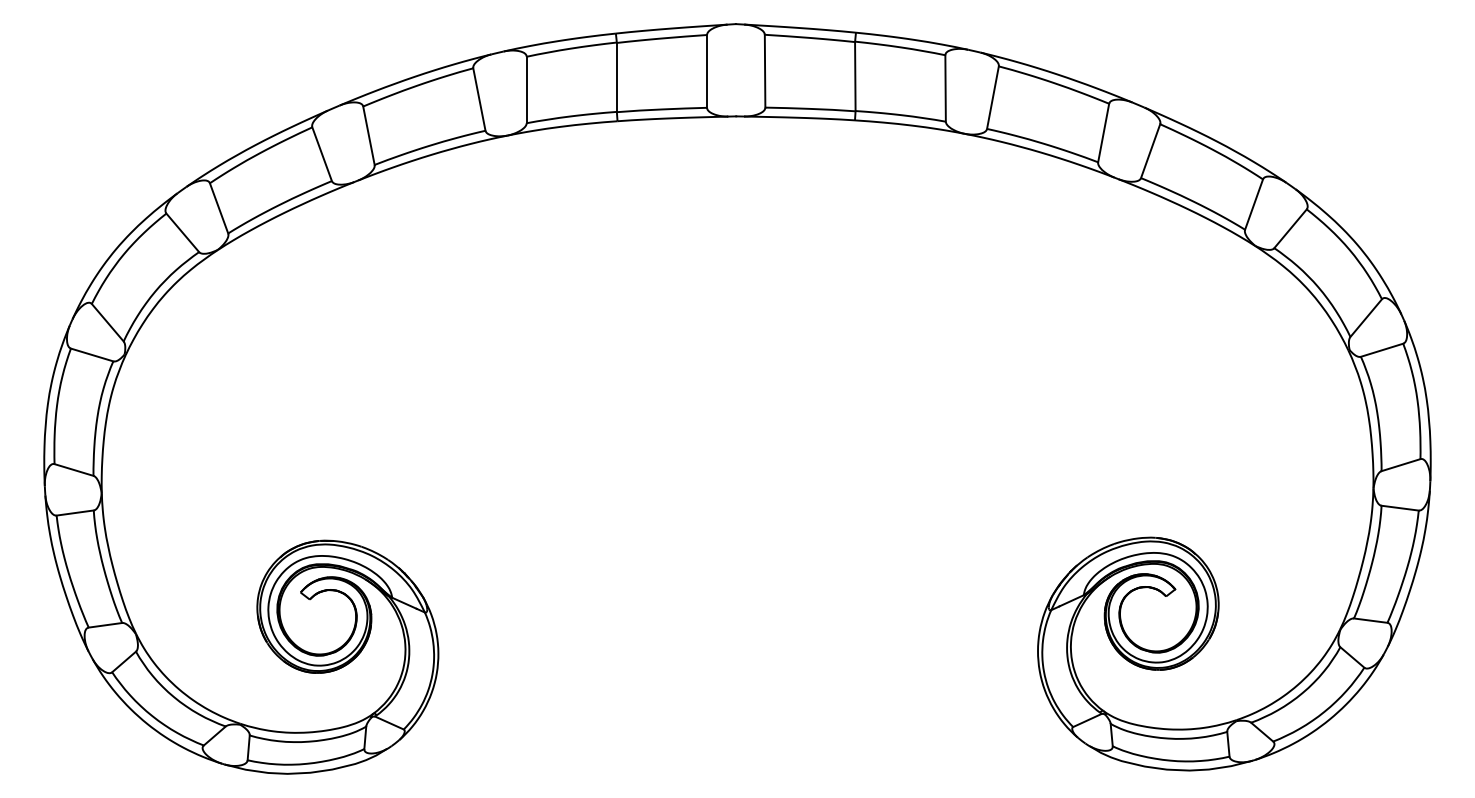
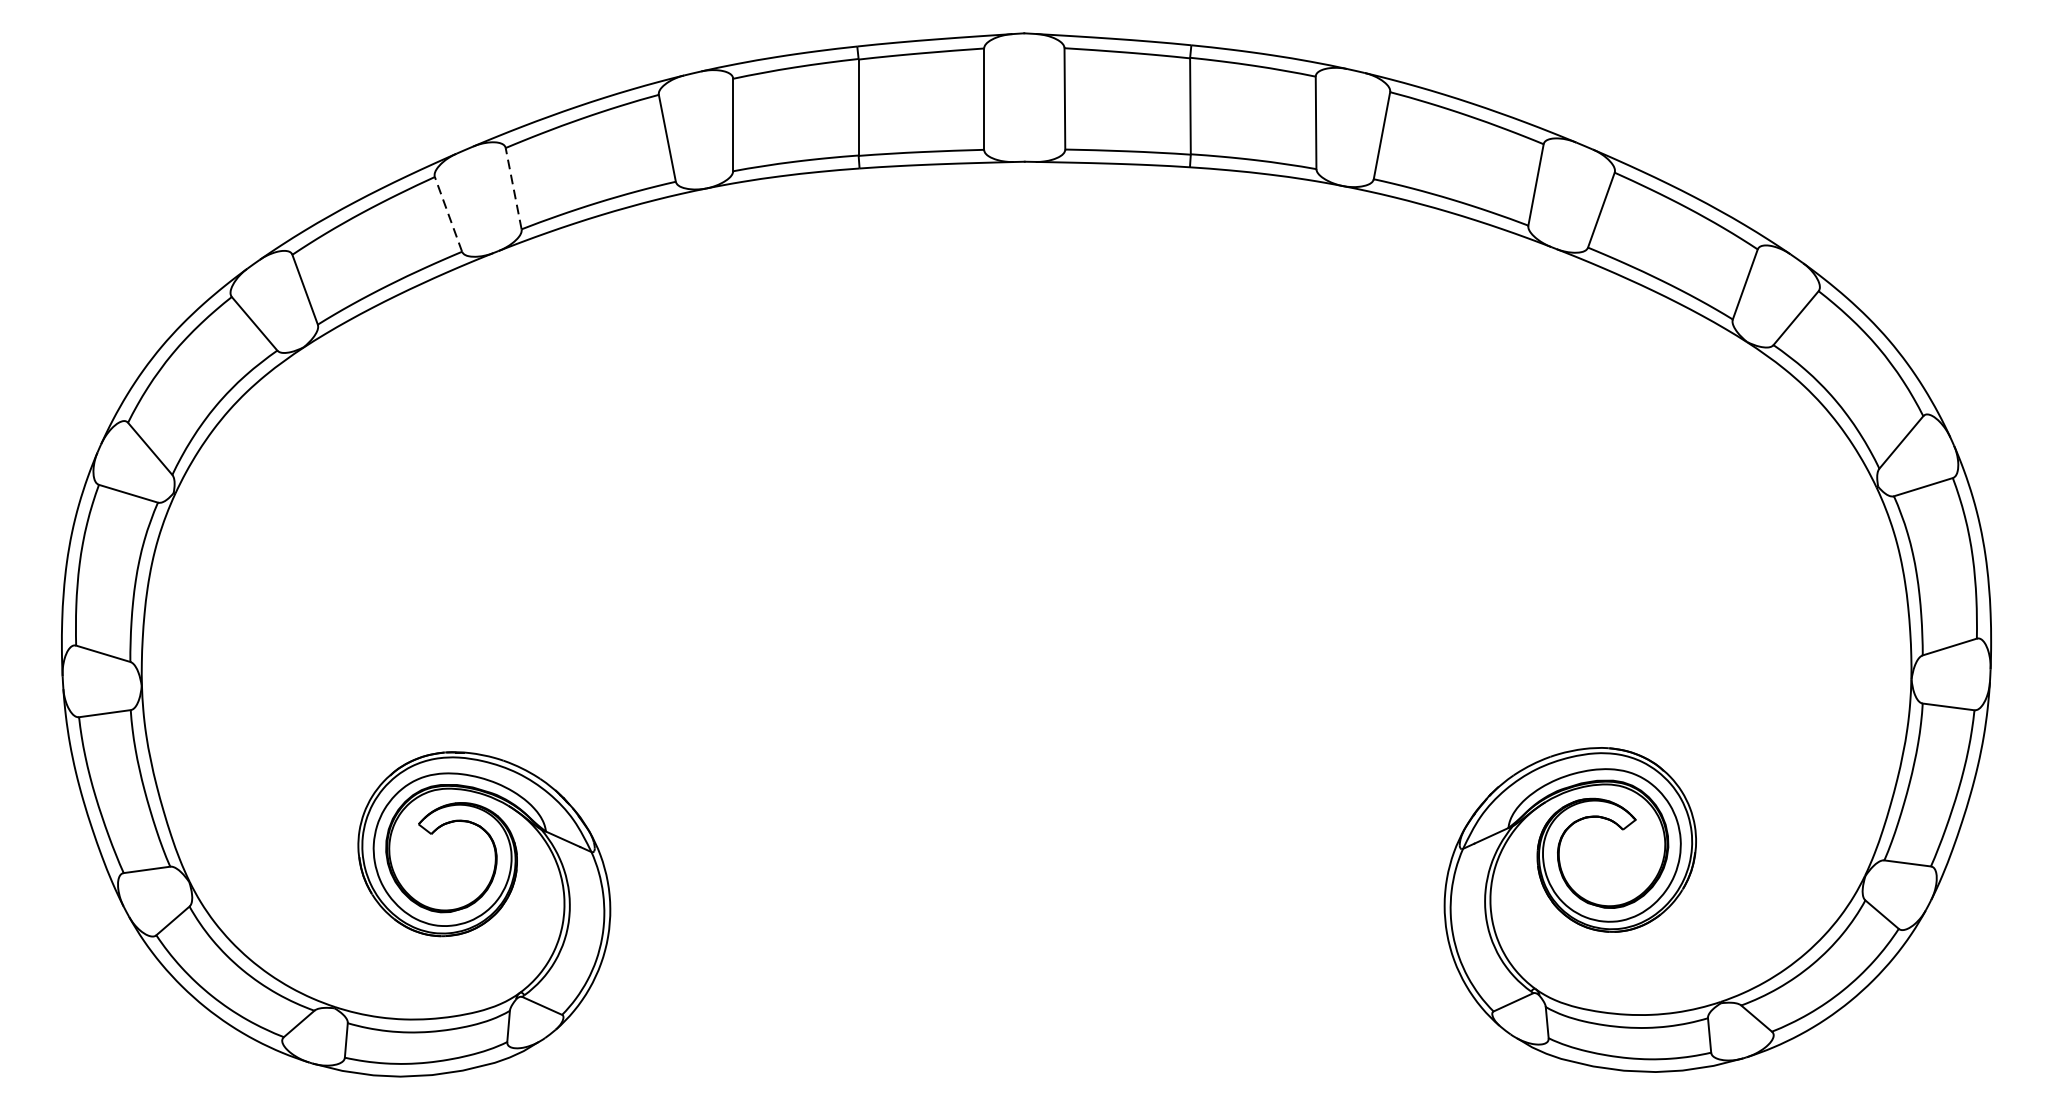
line: (368, 135) -> (513, 188), solid -> dashed
line: (322, 154) -> (449, 214), solid -> dashed

